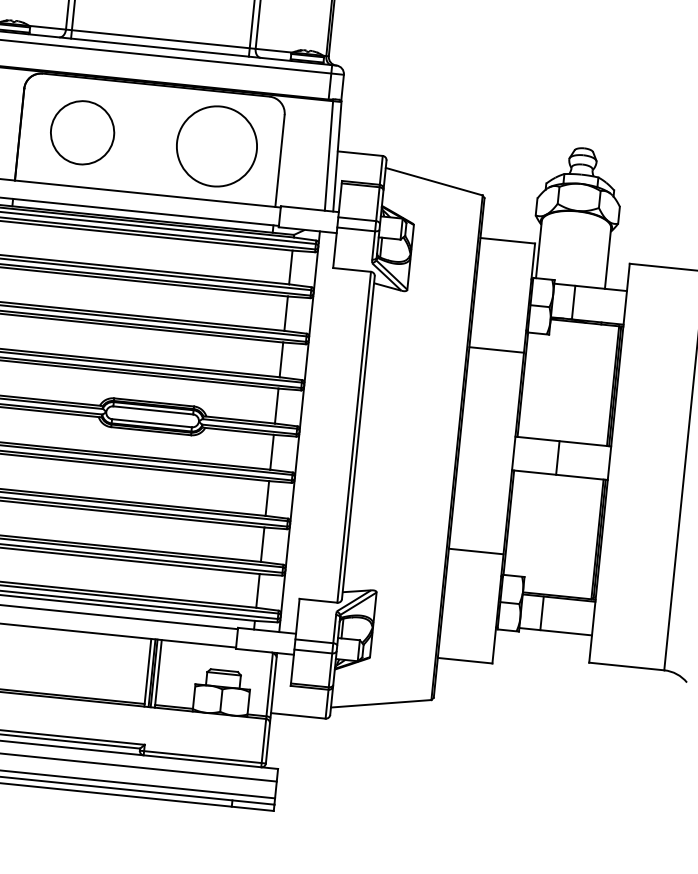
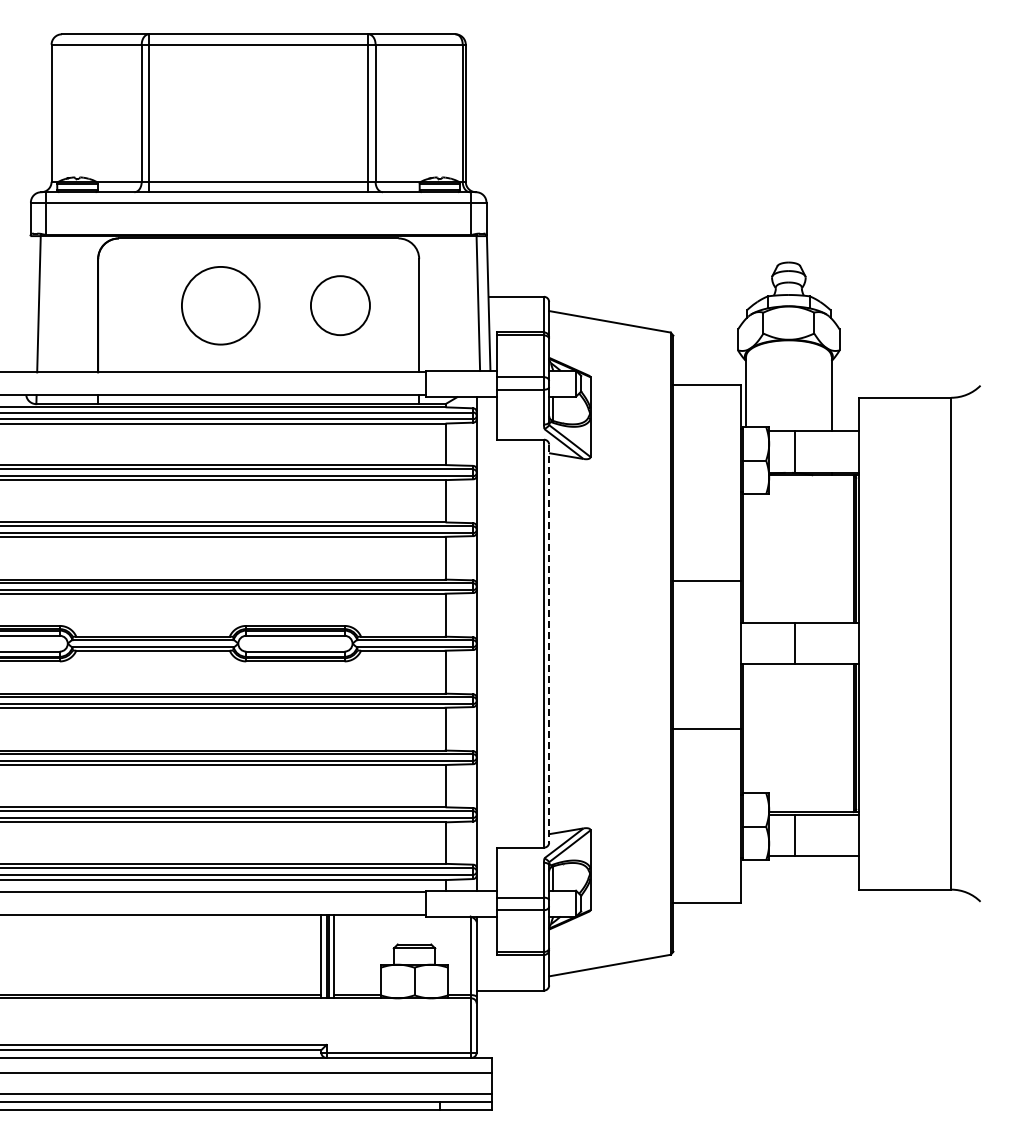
circle: (82, 132) -> (220, 305), moved
circle: (217, 146) -> (340, 305), size x0.6
line: (496, 349) -> (706, 581), moved
line: (358, 438) -> (549, 644), solid -> dashed
line: (475, 551) -> (706, 728), moved

